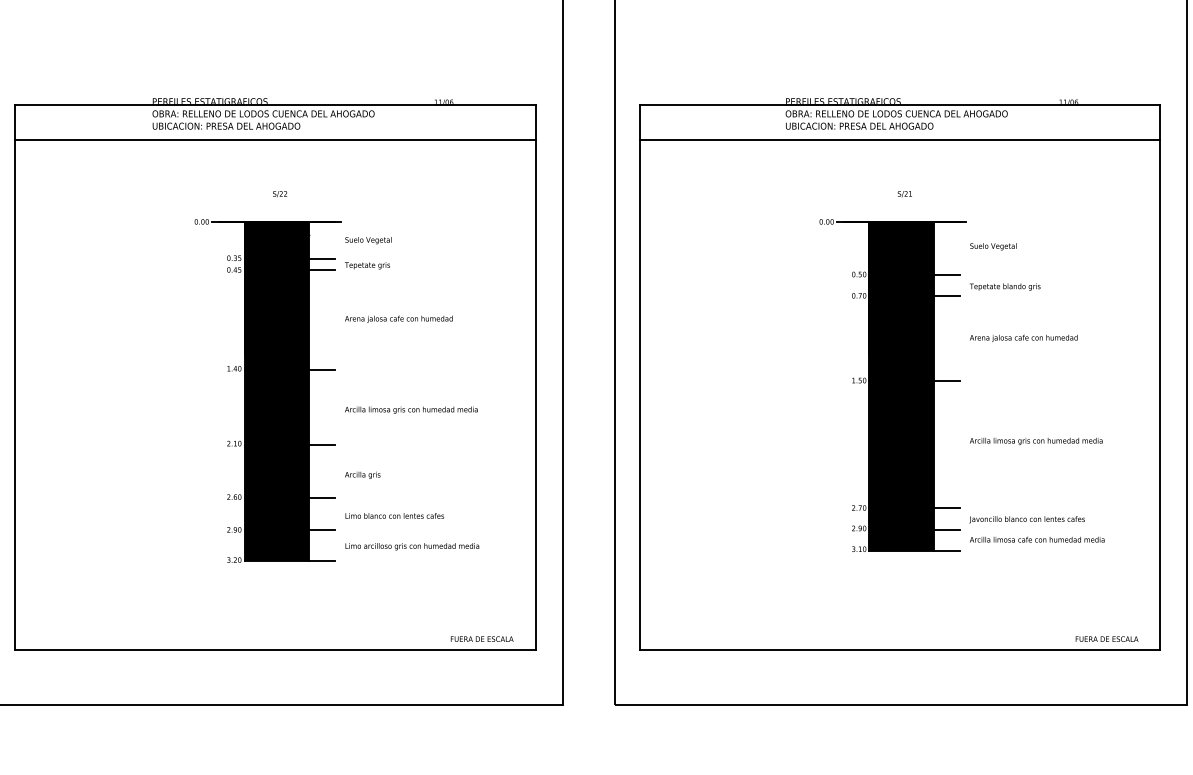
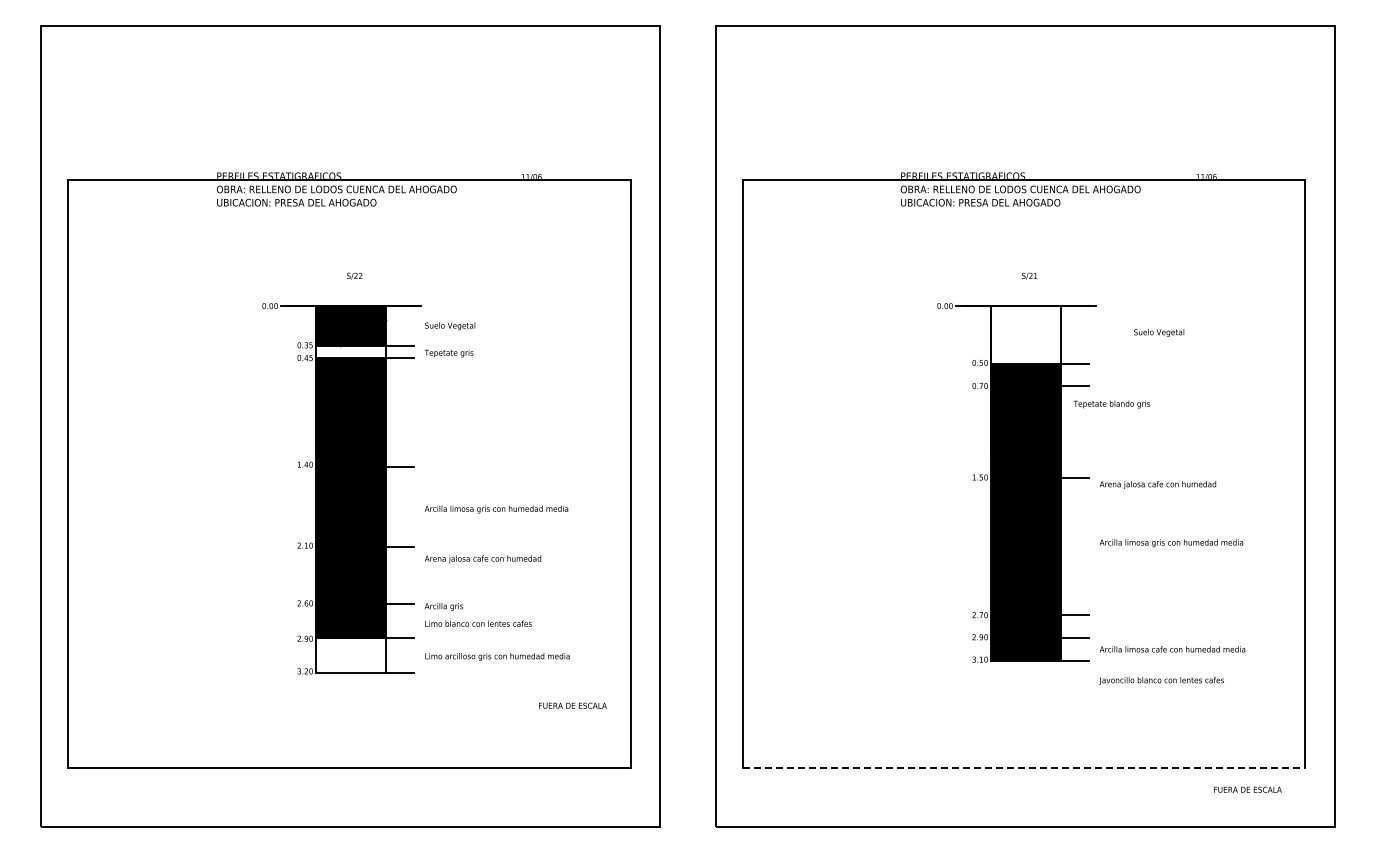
line: (275, 140) -> (349, 218), removed
line: (899, 140) -> (1023, 218), removed
text: (993, 246) -> (1159, 332), moved
fill: (902, 248) -> (1026, 334), removed
fill: (277, 263) -> (351, 351), removed
text: (1004, 287) -> (1111, 404), moved
text: (398, 319) -> (482, 559), moved
text: (1023, 337) -> (1157, 484), moved
text: (362, 475) -> (443, 606), moved
text: (1027, 519) -> (1161, 680), moved
fill: (277, 545) -> (351, 655), removed
text: (481, 638) -> (572, 705), moved
text: (1106, 638) -> (1247, 789), moved
line: (900, 649) -> (1024, 768), solid -> dashed

